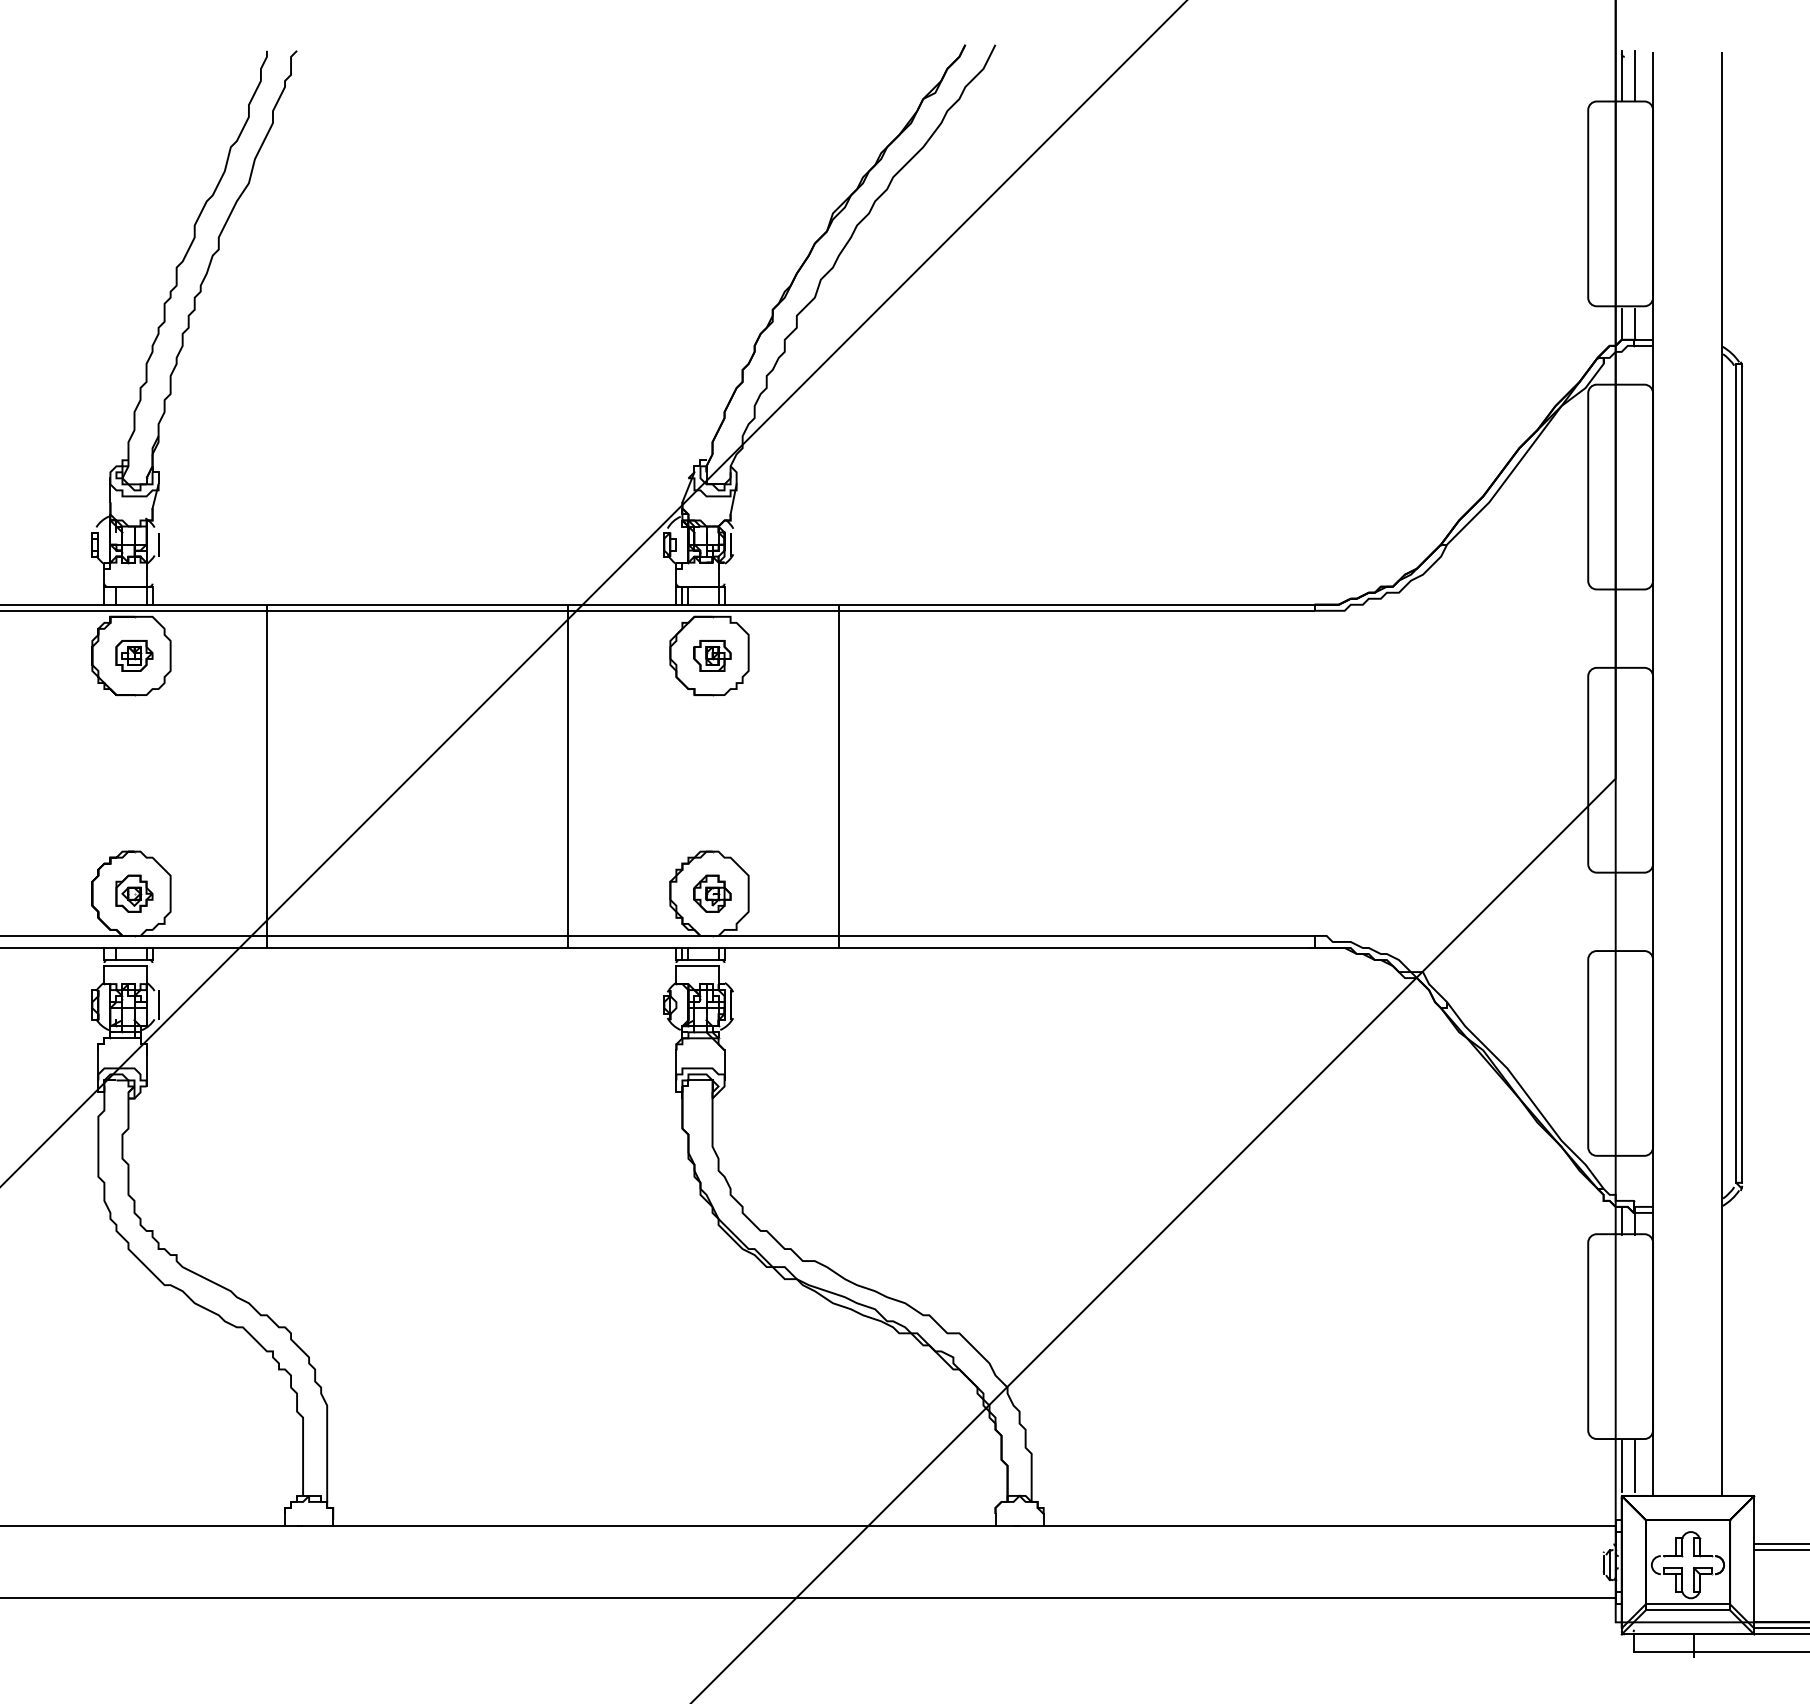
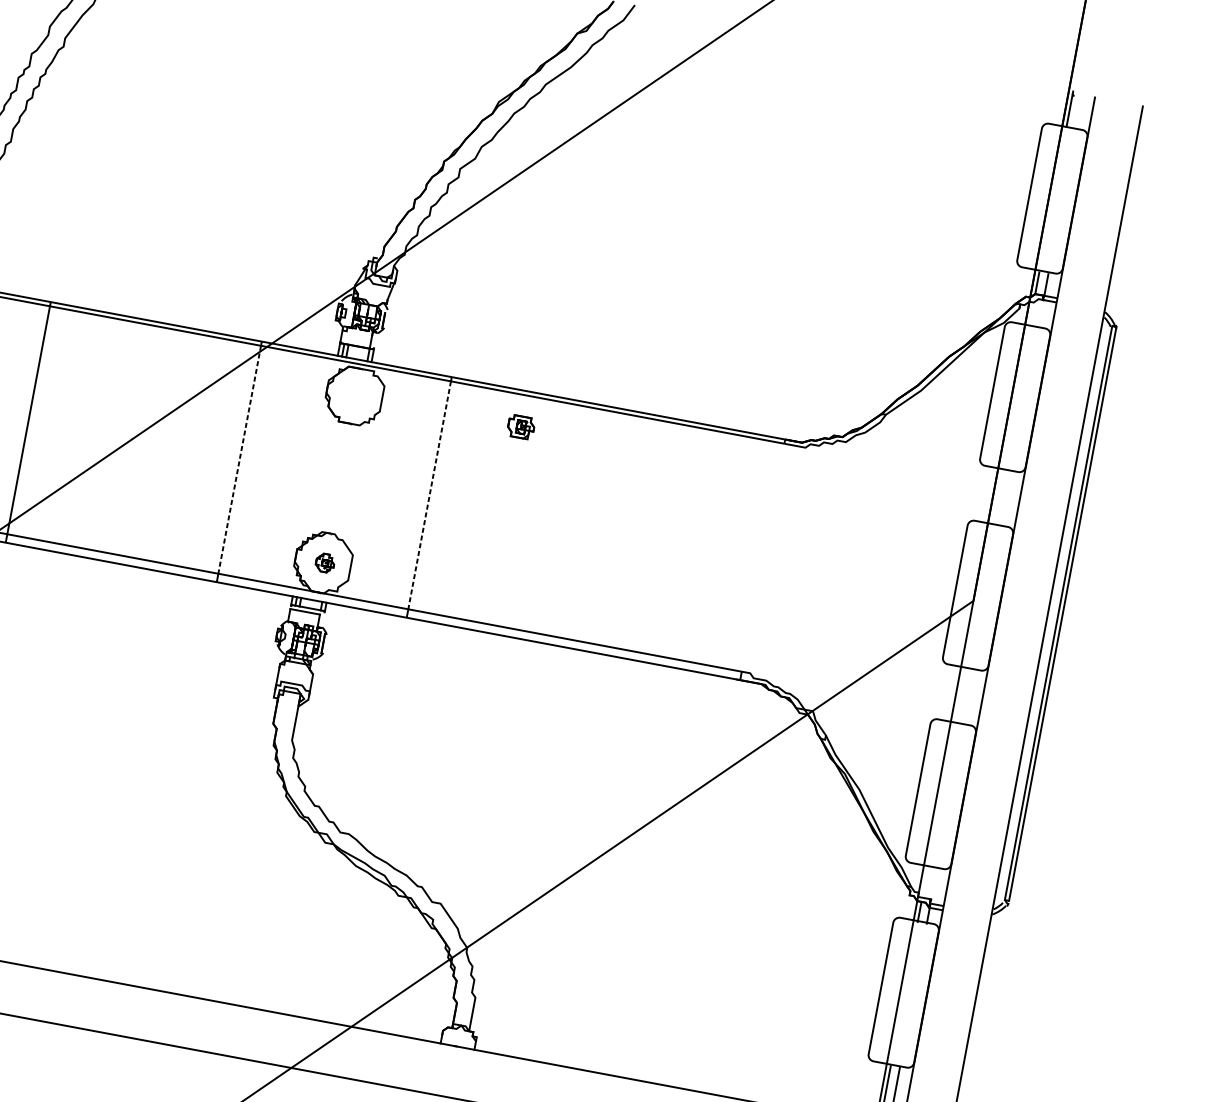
line: (1634, 75) -> (1078, 110), removed
part: (712, 655) -> (521, 426), moved
line: (568, 773) -> (240, 459), solid -> dashed
line: (838, 773) -> (429, 495), solid -> dashed
part: (712, 893) -> (325, 562), size x0.7

